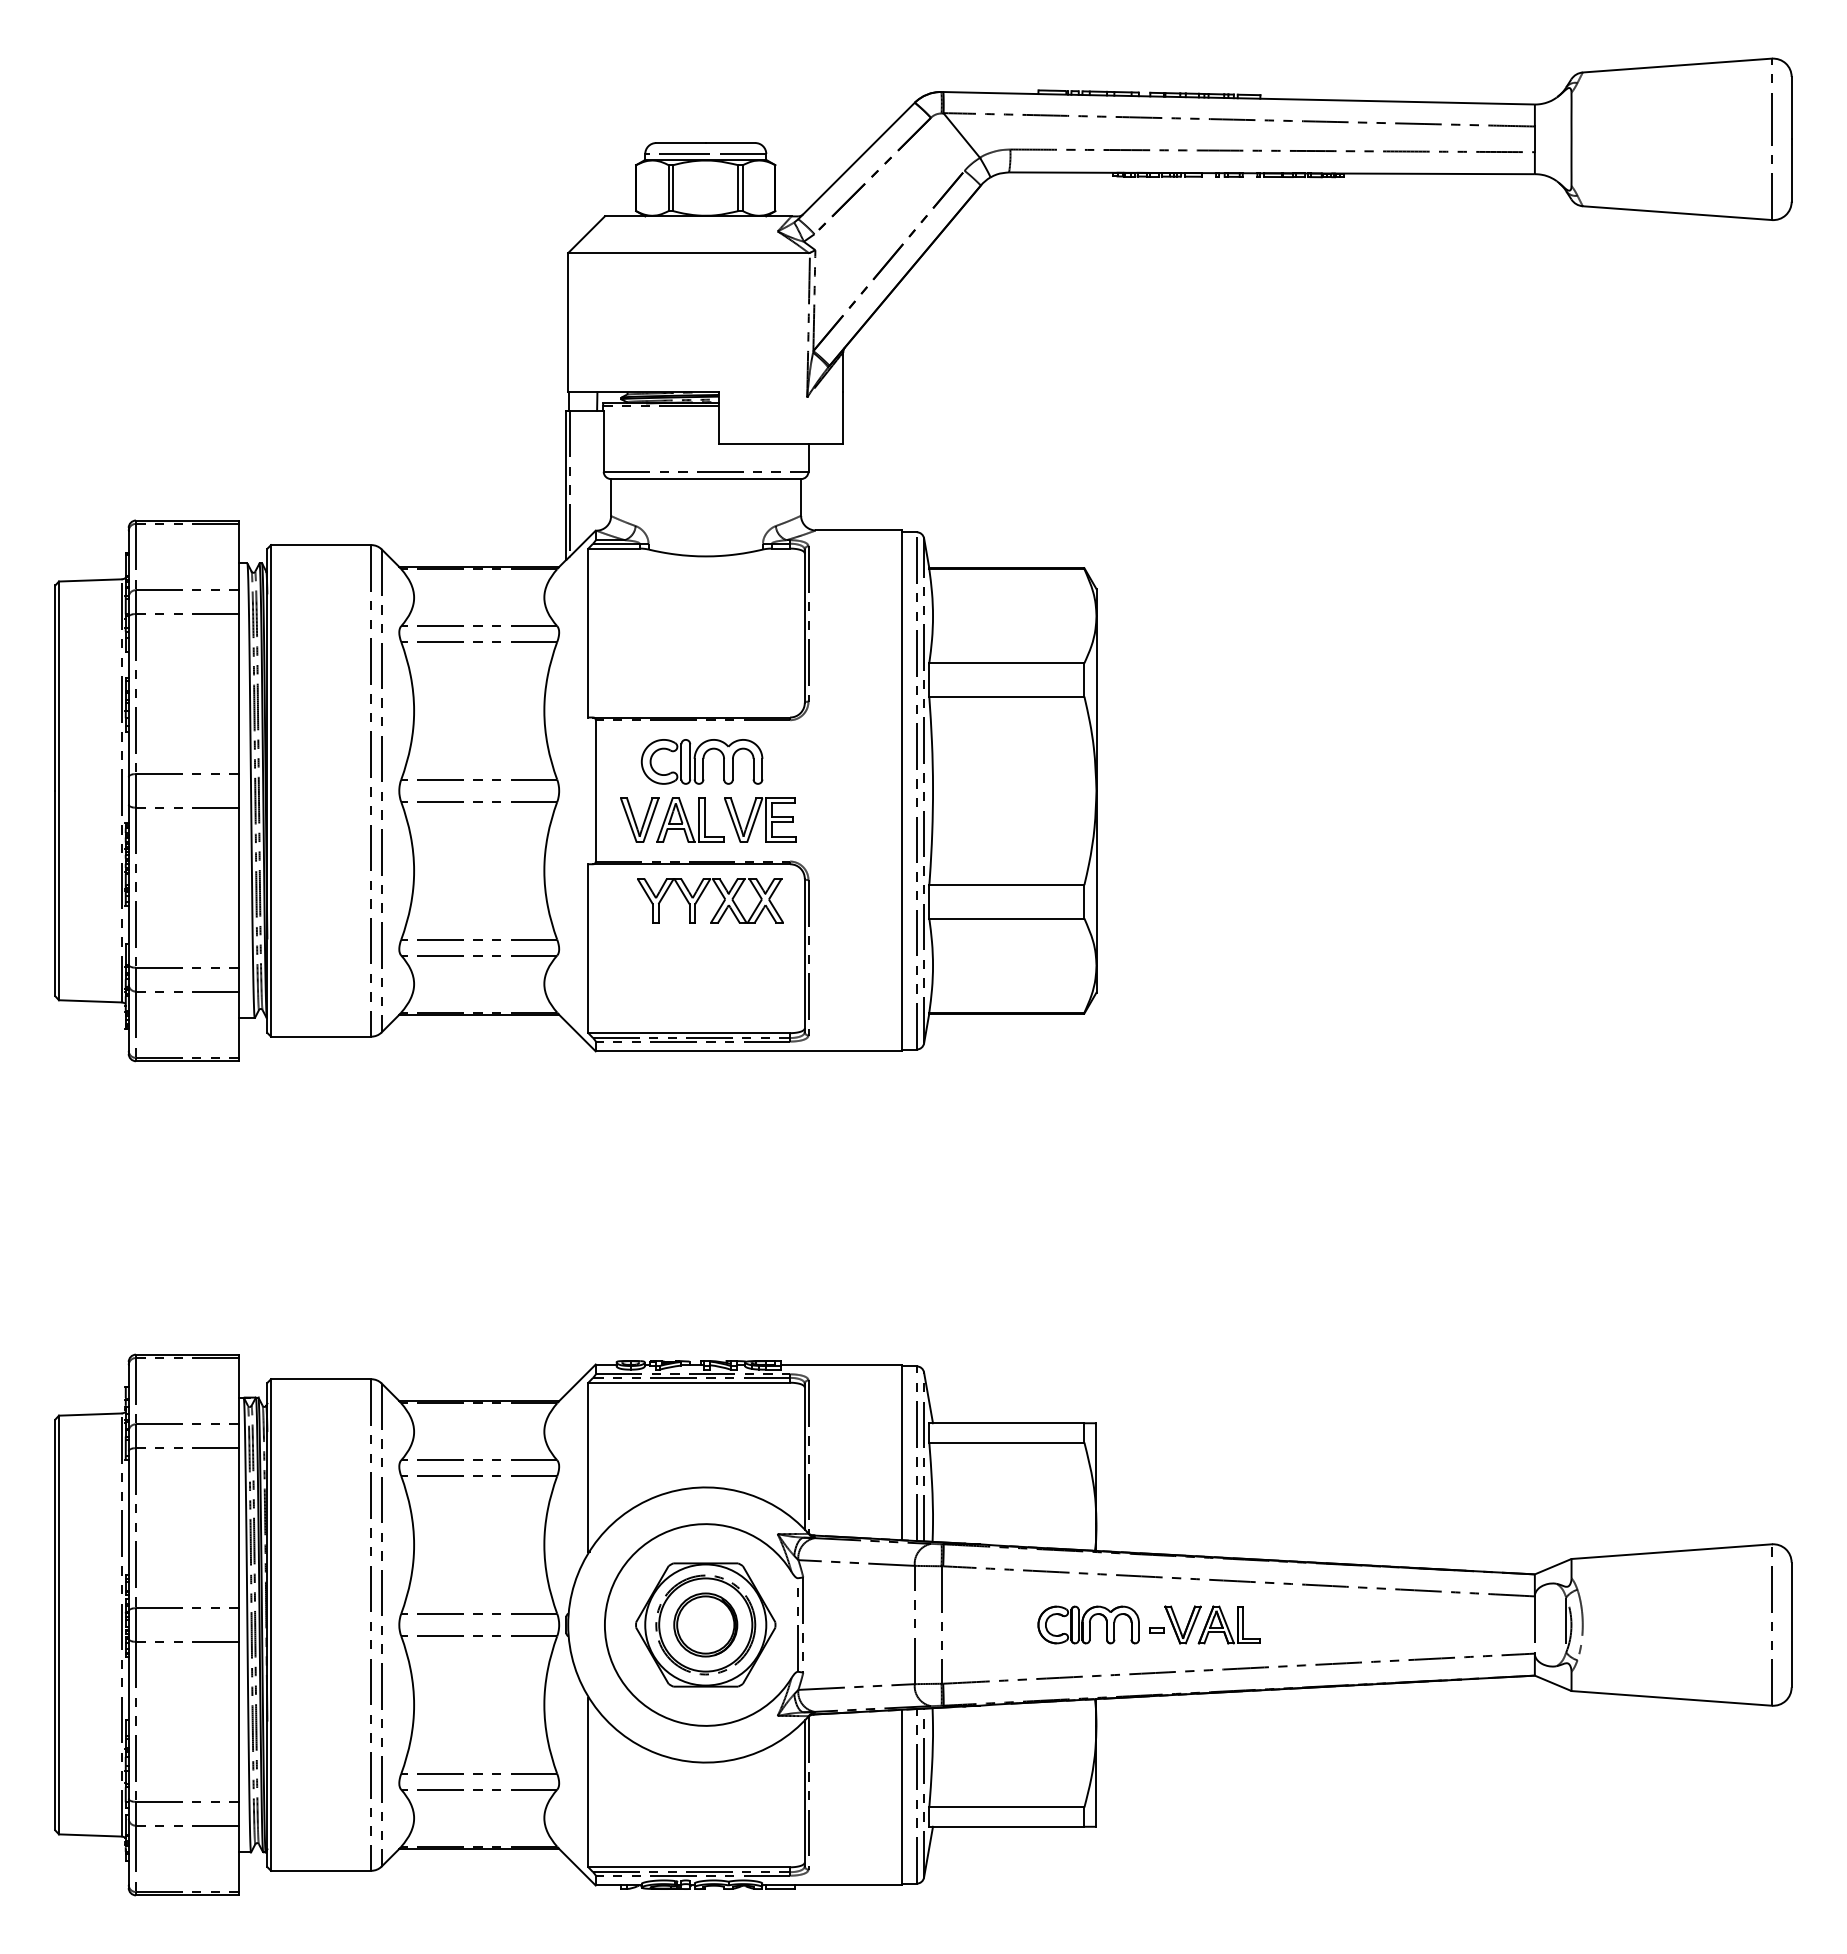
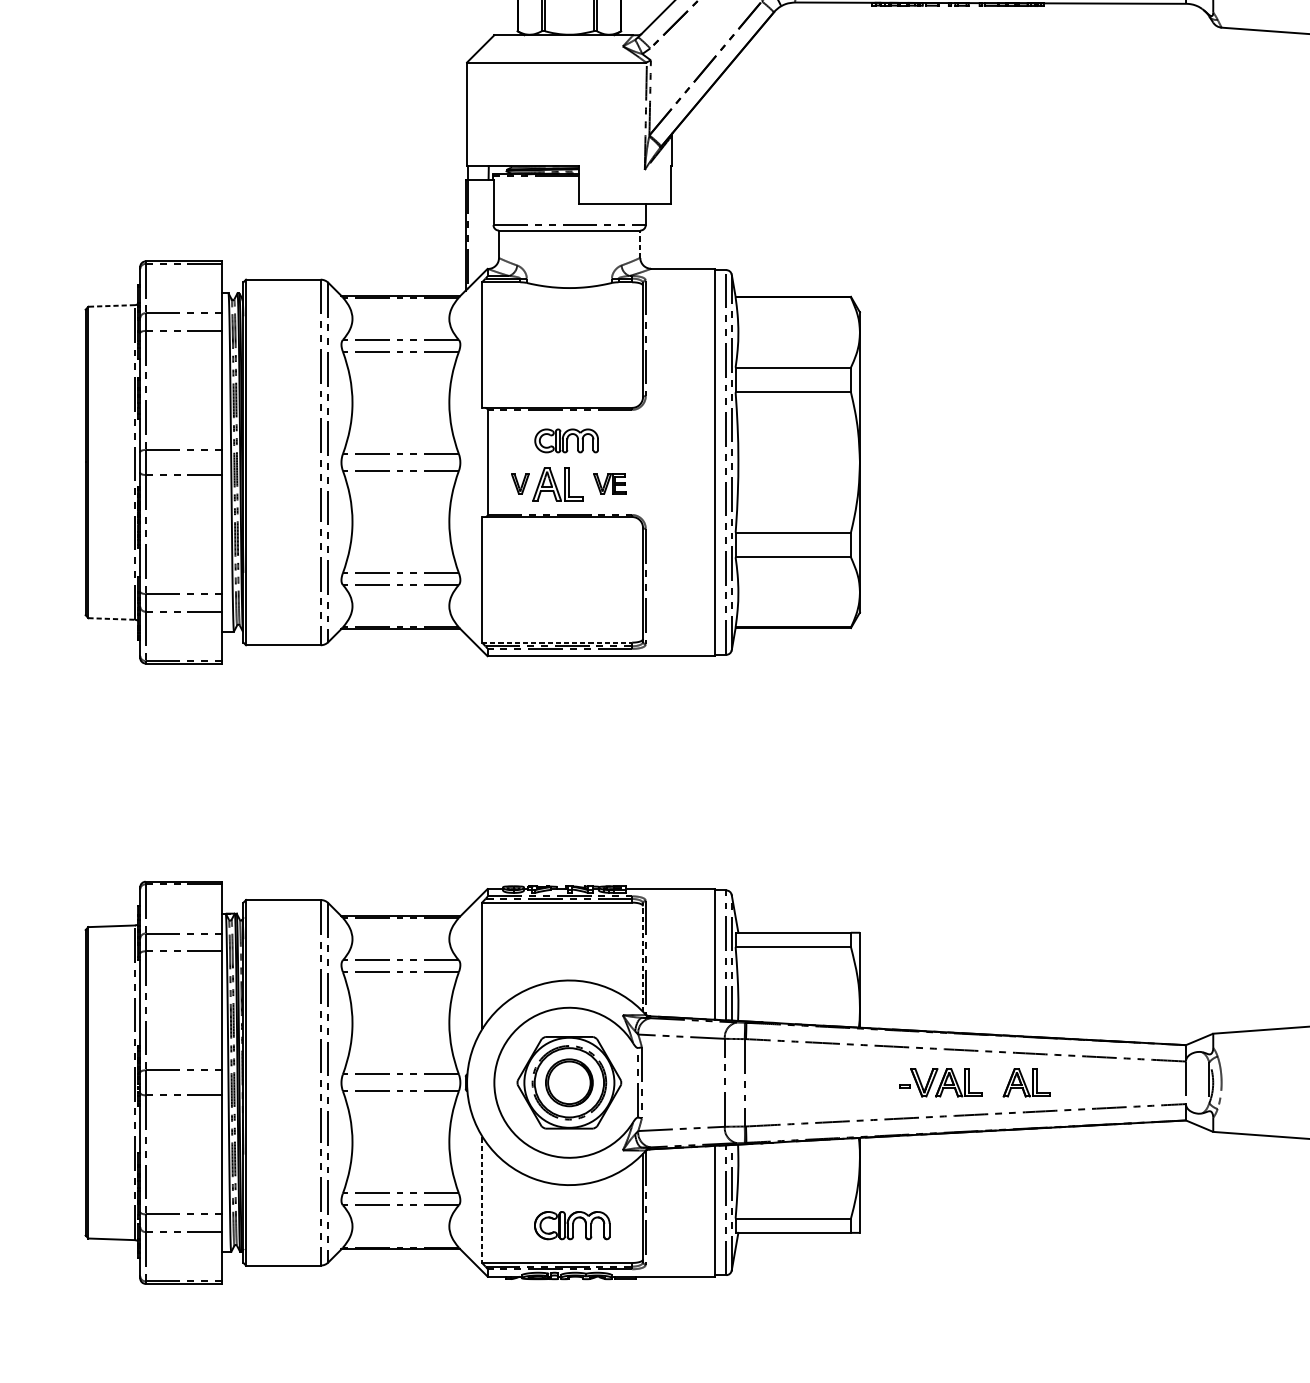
line: (801, 496) -> (640, 243), solid -> dashed
line: (89, 580) -> (111, 306), solid -> dashed
part: (701, 761) -> (566, 440), size x0.7
part: (639, 819) -> (520, 483), size x0.6
part: (760, 819) -> (610, 483), size x0.6
part: (702, 894) -> (566, 539), removed
line: (90, 1001) -> (111, 619), solid -> dashed
line: (689, 1033) -> (557, 642), solid -> dashed
line: (804, 1456) -> (642, 957), solid -> dashed
part: (1088, 1624) -> (572, 1225), moved
part: (1319, 1624) -> (1025, 1082), added
line: (588, 1783) -> (482, 1200), solid -> dashed

